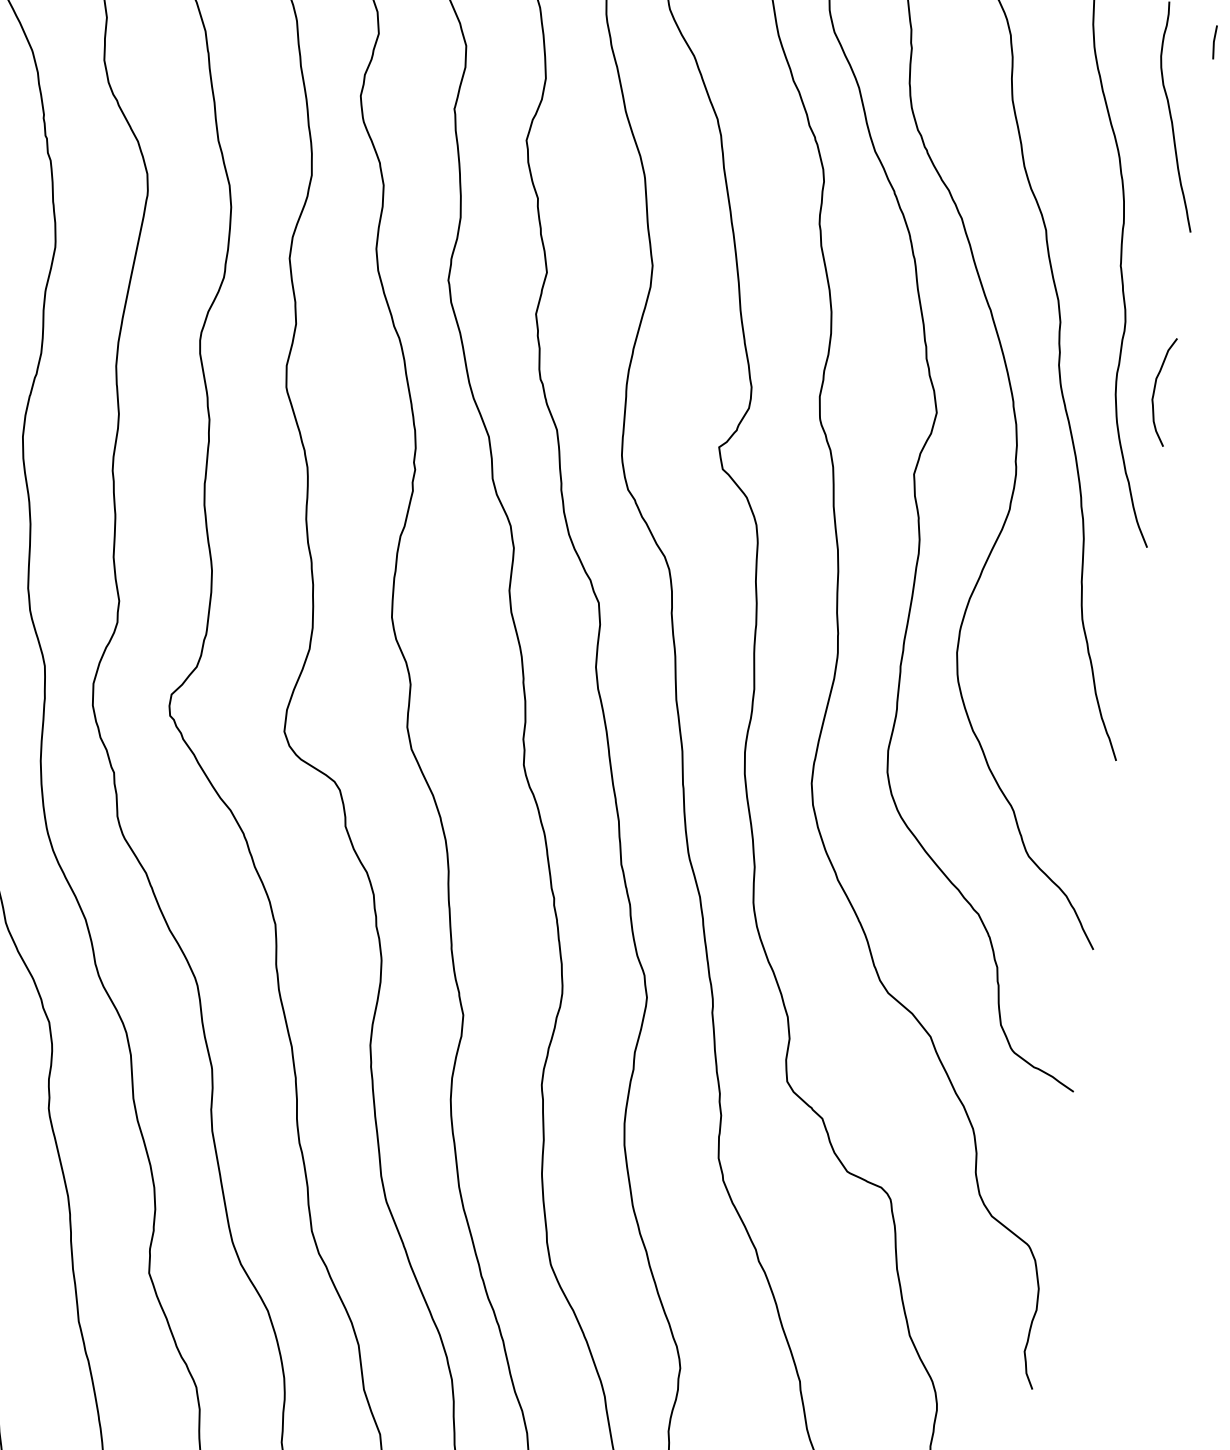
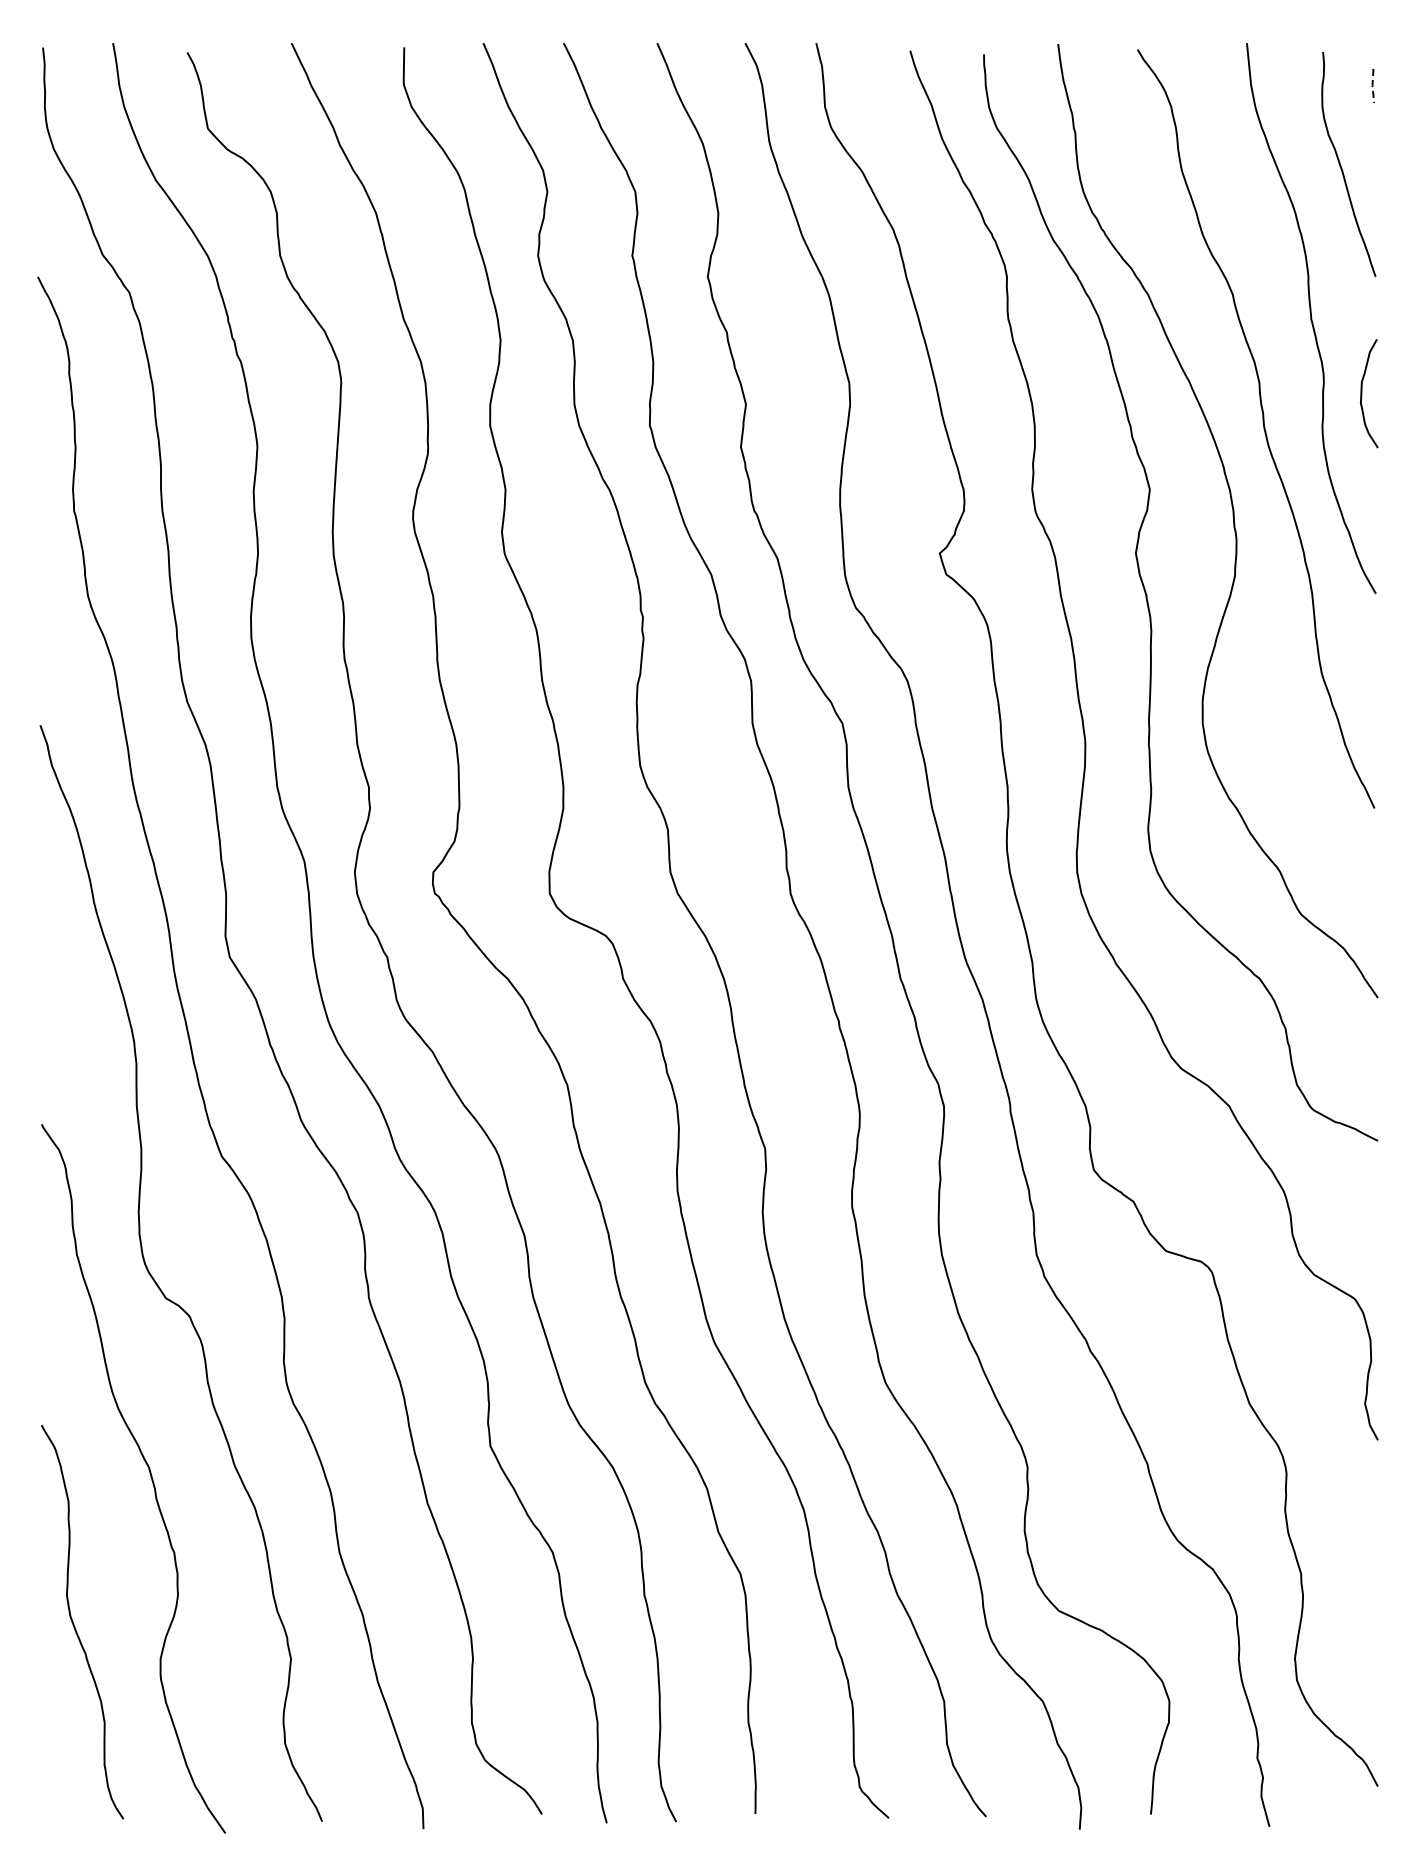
line: (1213, 41) -> (1372, 85), solid -> dashed
curve: (1155, 390) -> (1362, 393), moved

